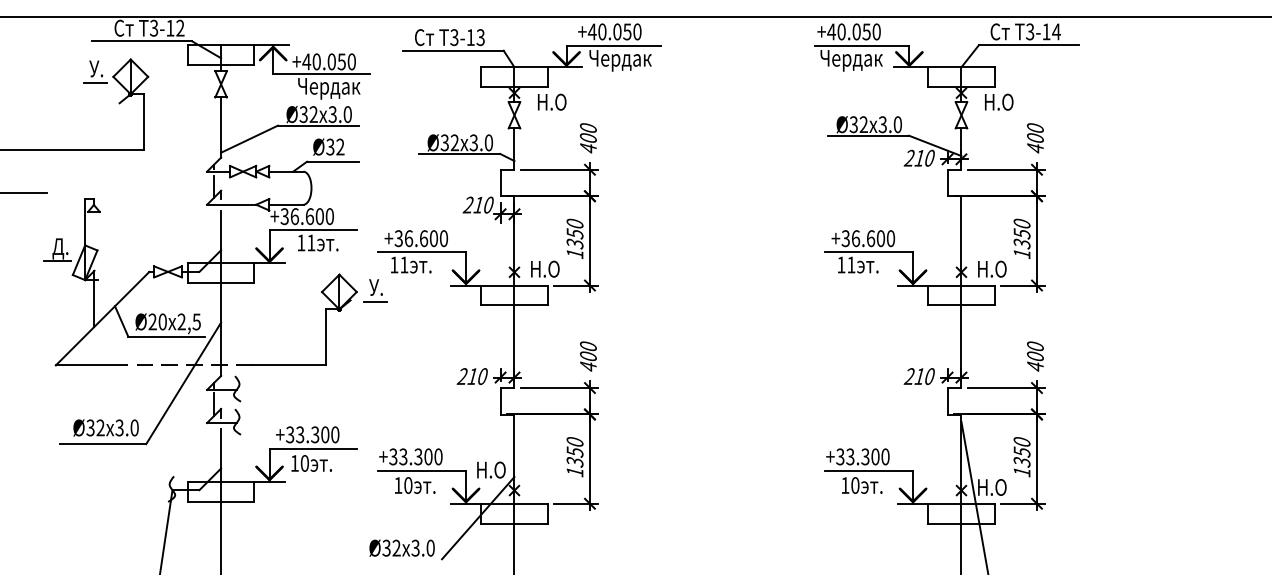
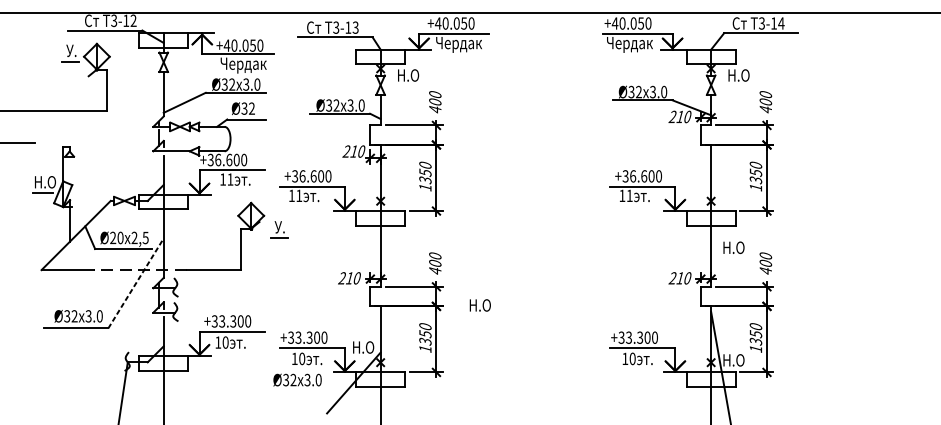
text: (60, 248) -> (44, 183), Д. -> Н.О
text: (545, 268) -> (480, 304), moved
text: (992, 268) -> (734, 247), moved
part: (375, 290) -> (279, 229), moved
line: (183, 382) -> (135, 282), solid -> dashed
text: (401, 547) -> (297, 379), moved

